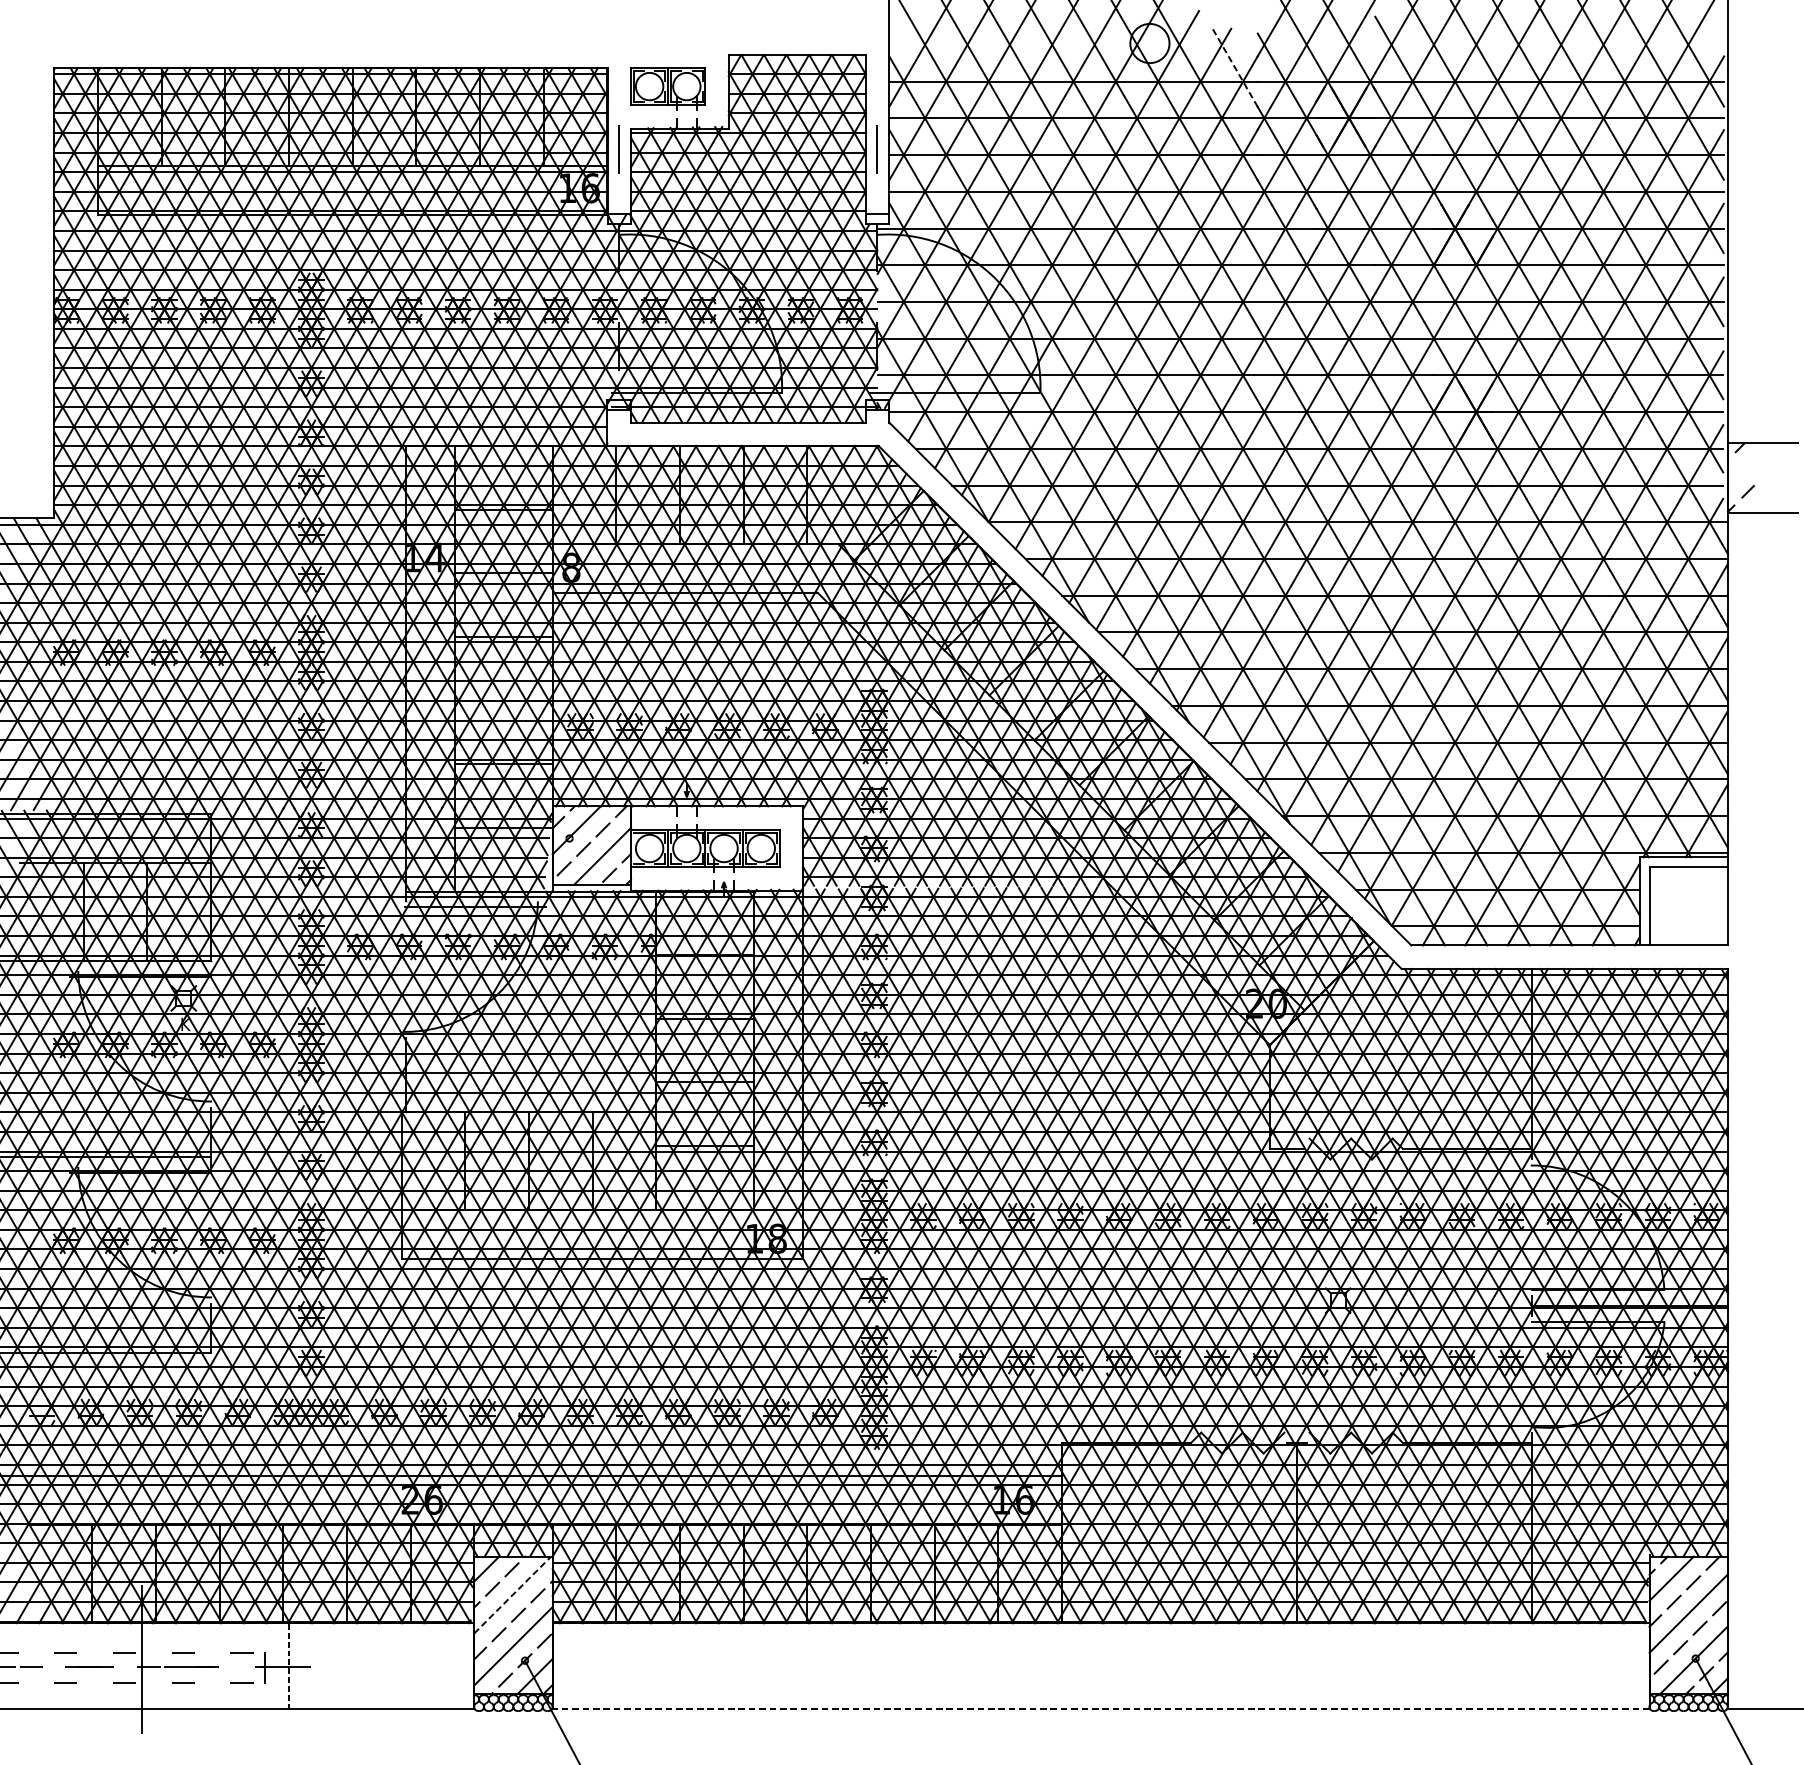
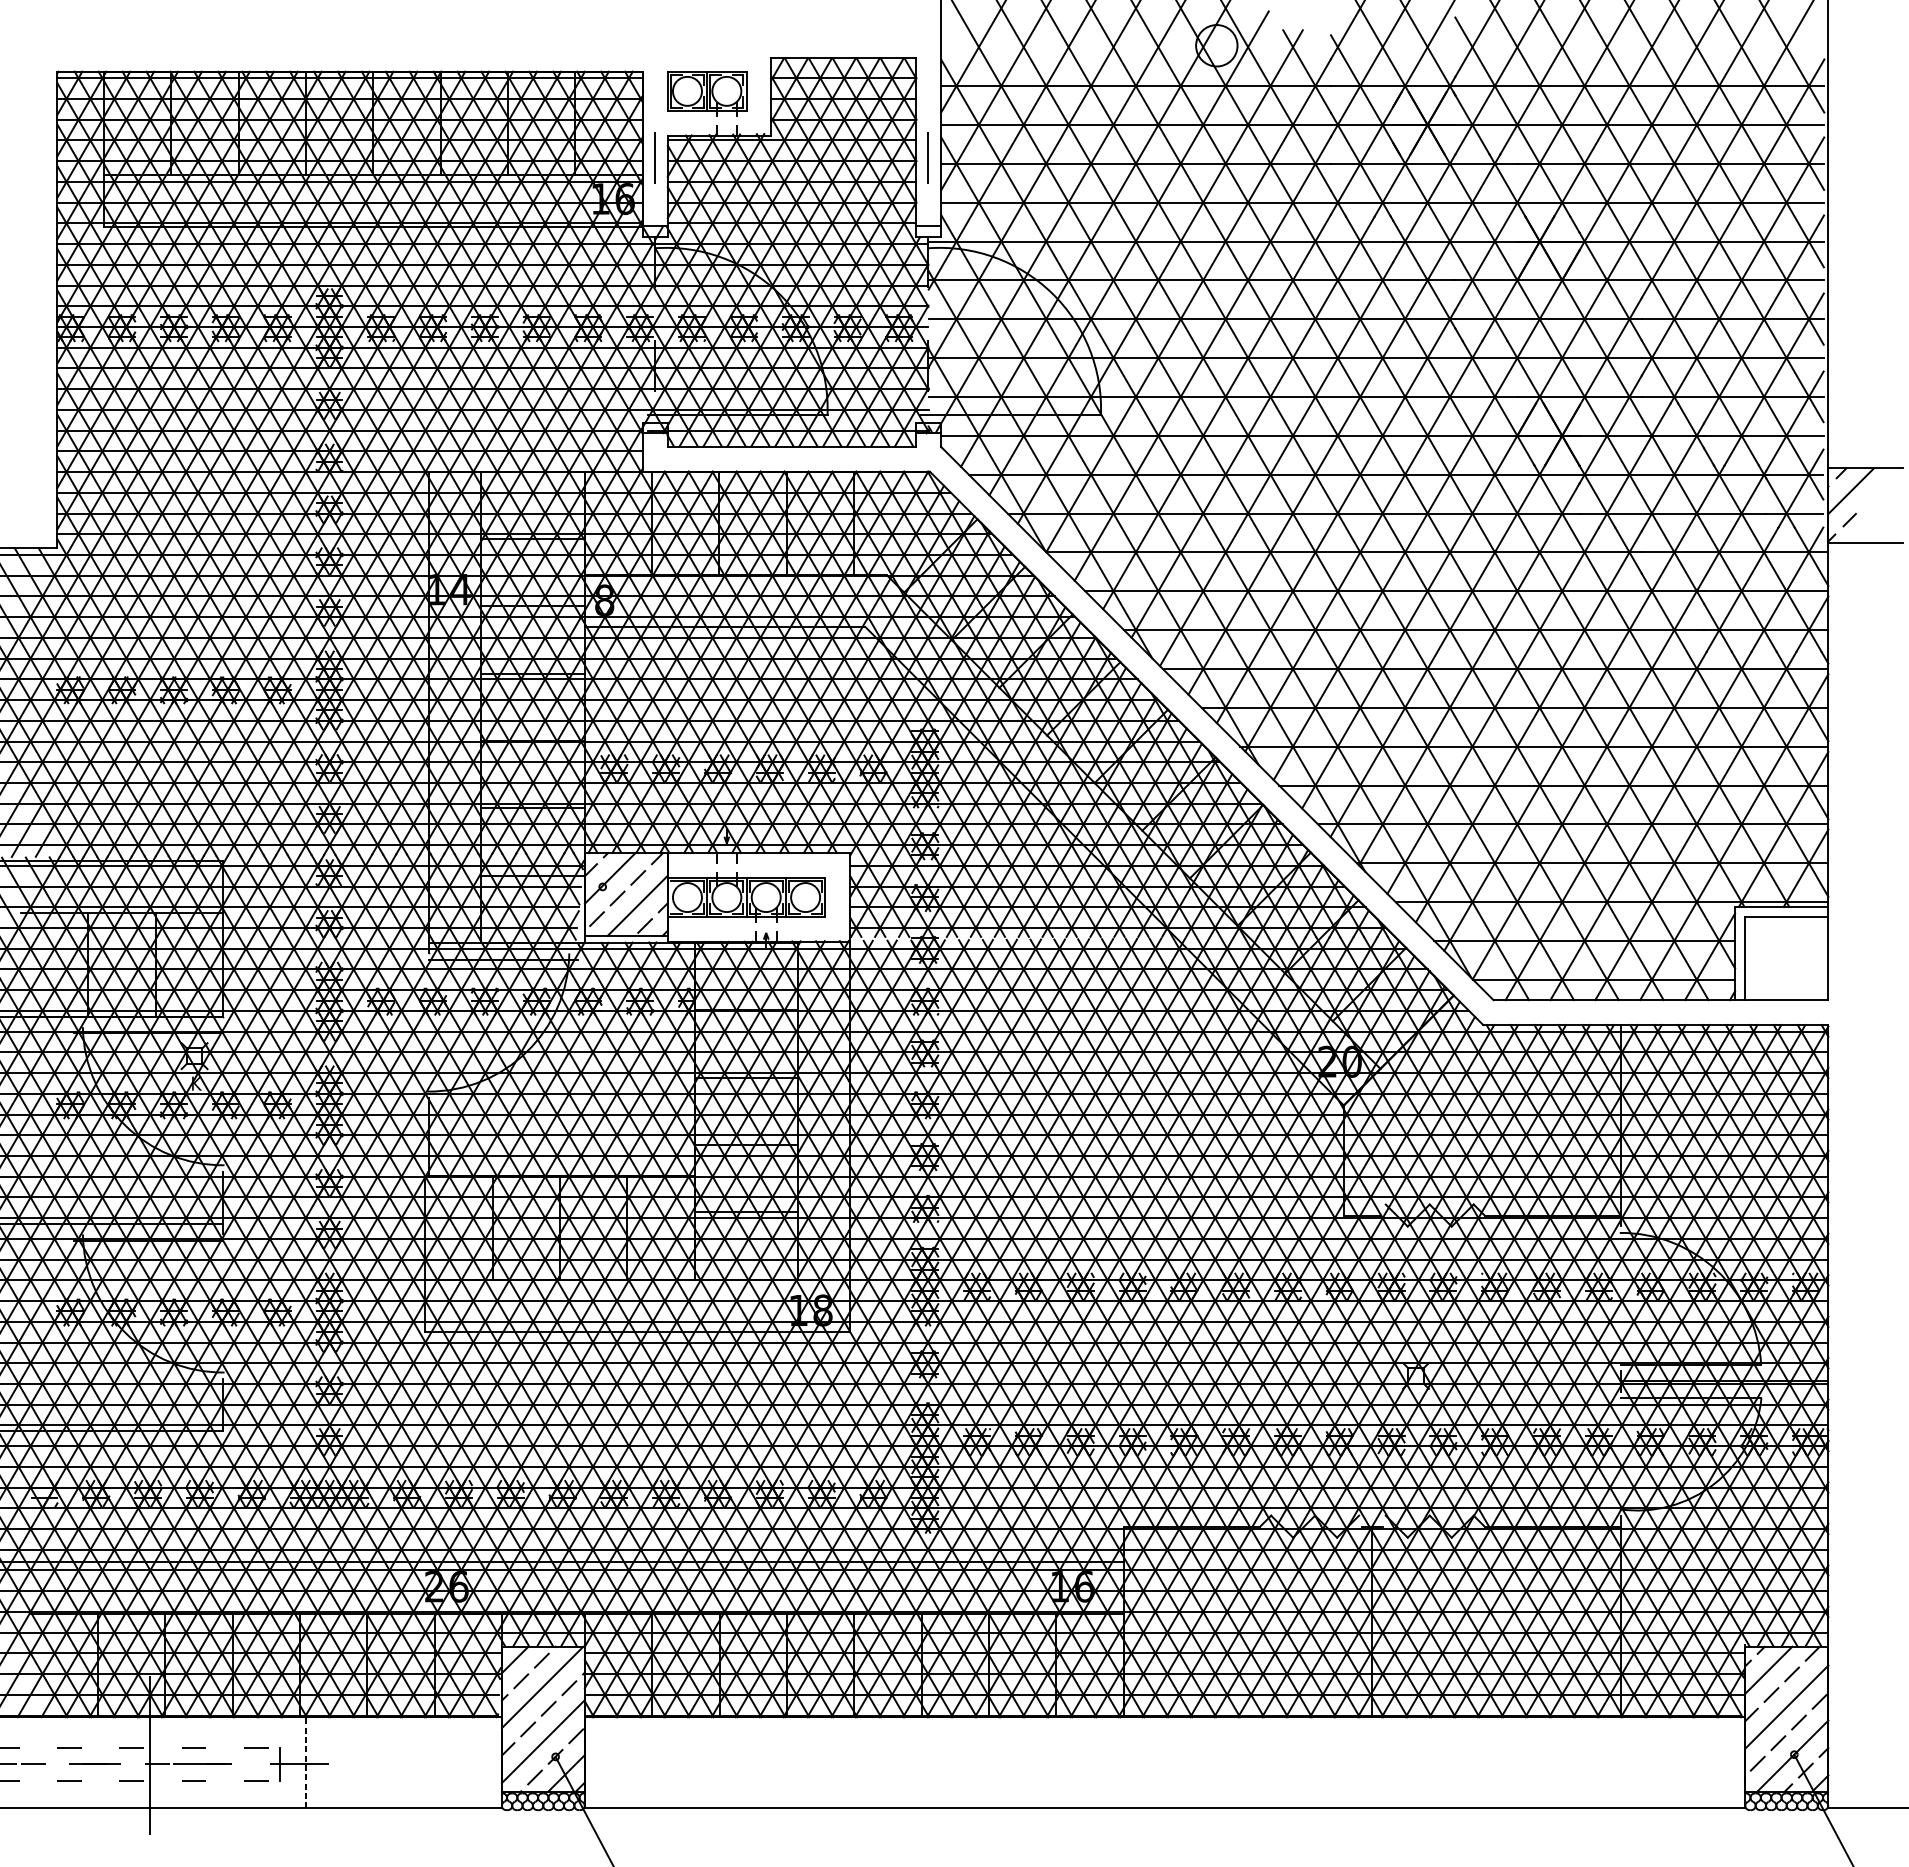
line: (1235, 67) -> (1307, 71), dashed -> solid
line: (1749, 464) -> (1851, 491), added
line: (512, 1595) -> (542, 1687), dashed -> solid
line: (1100, 1709) -> (1164, 1808), dashed -> solid

